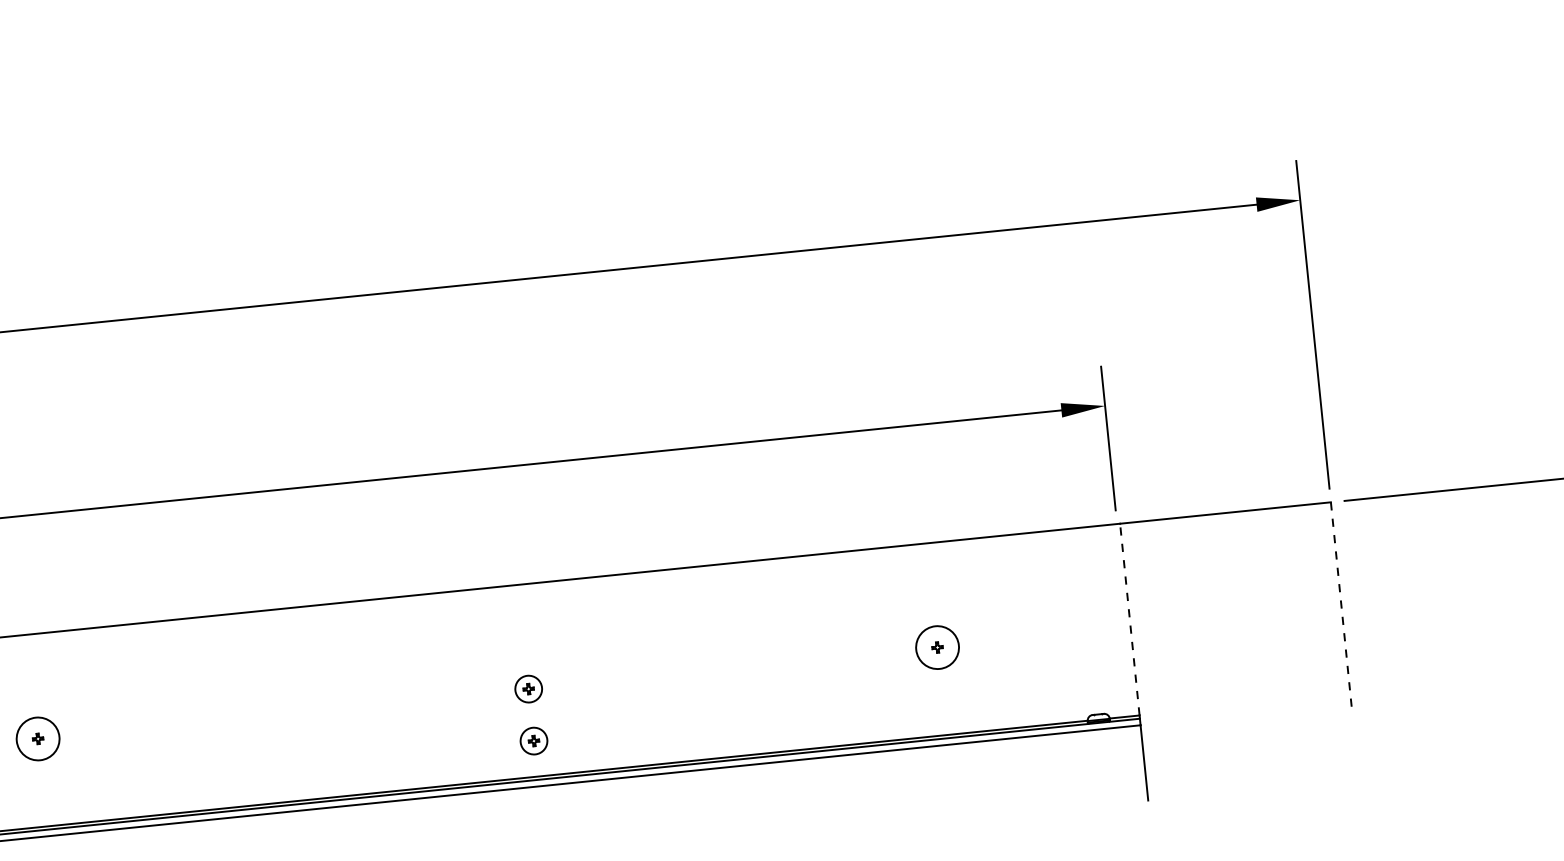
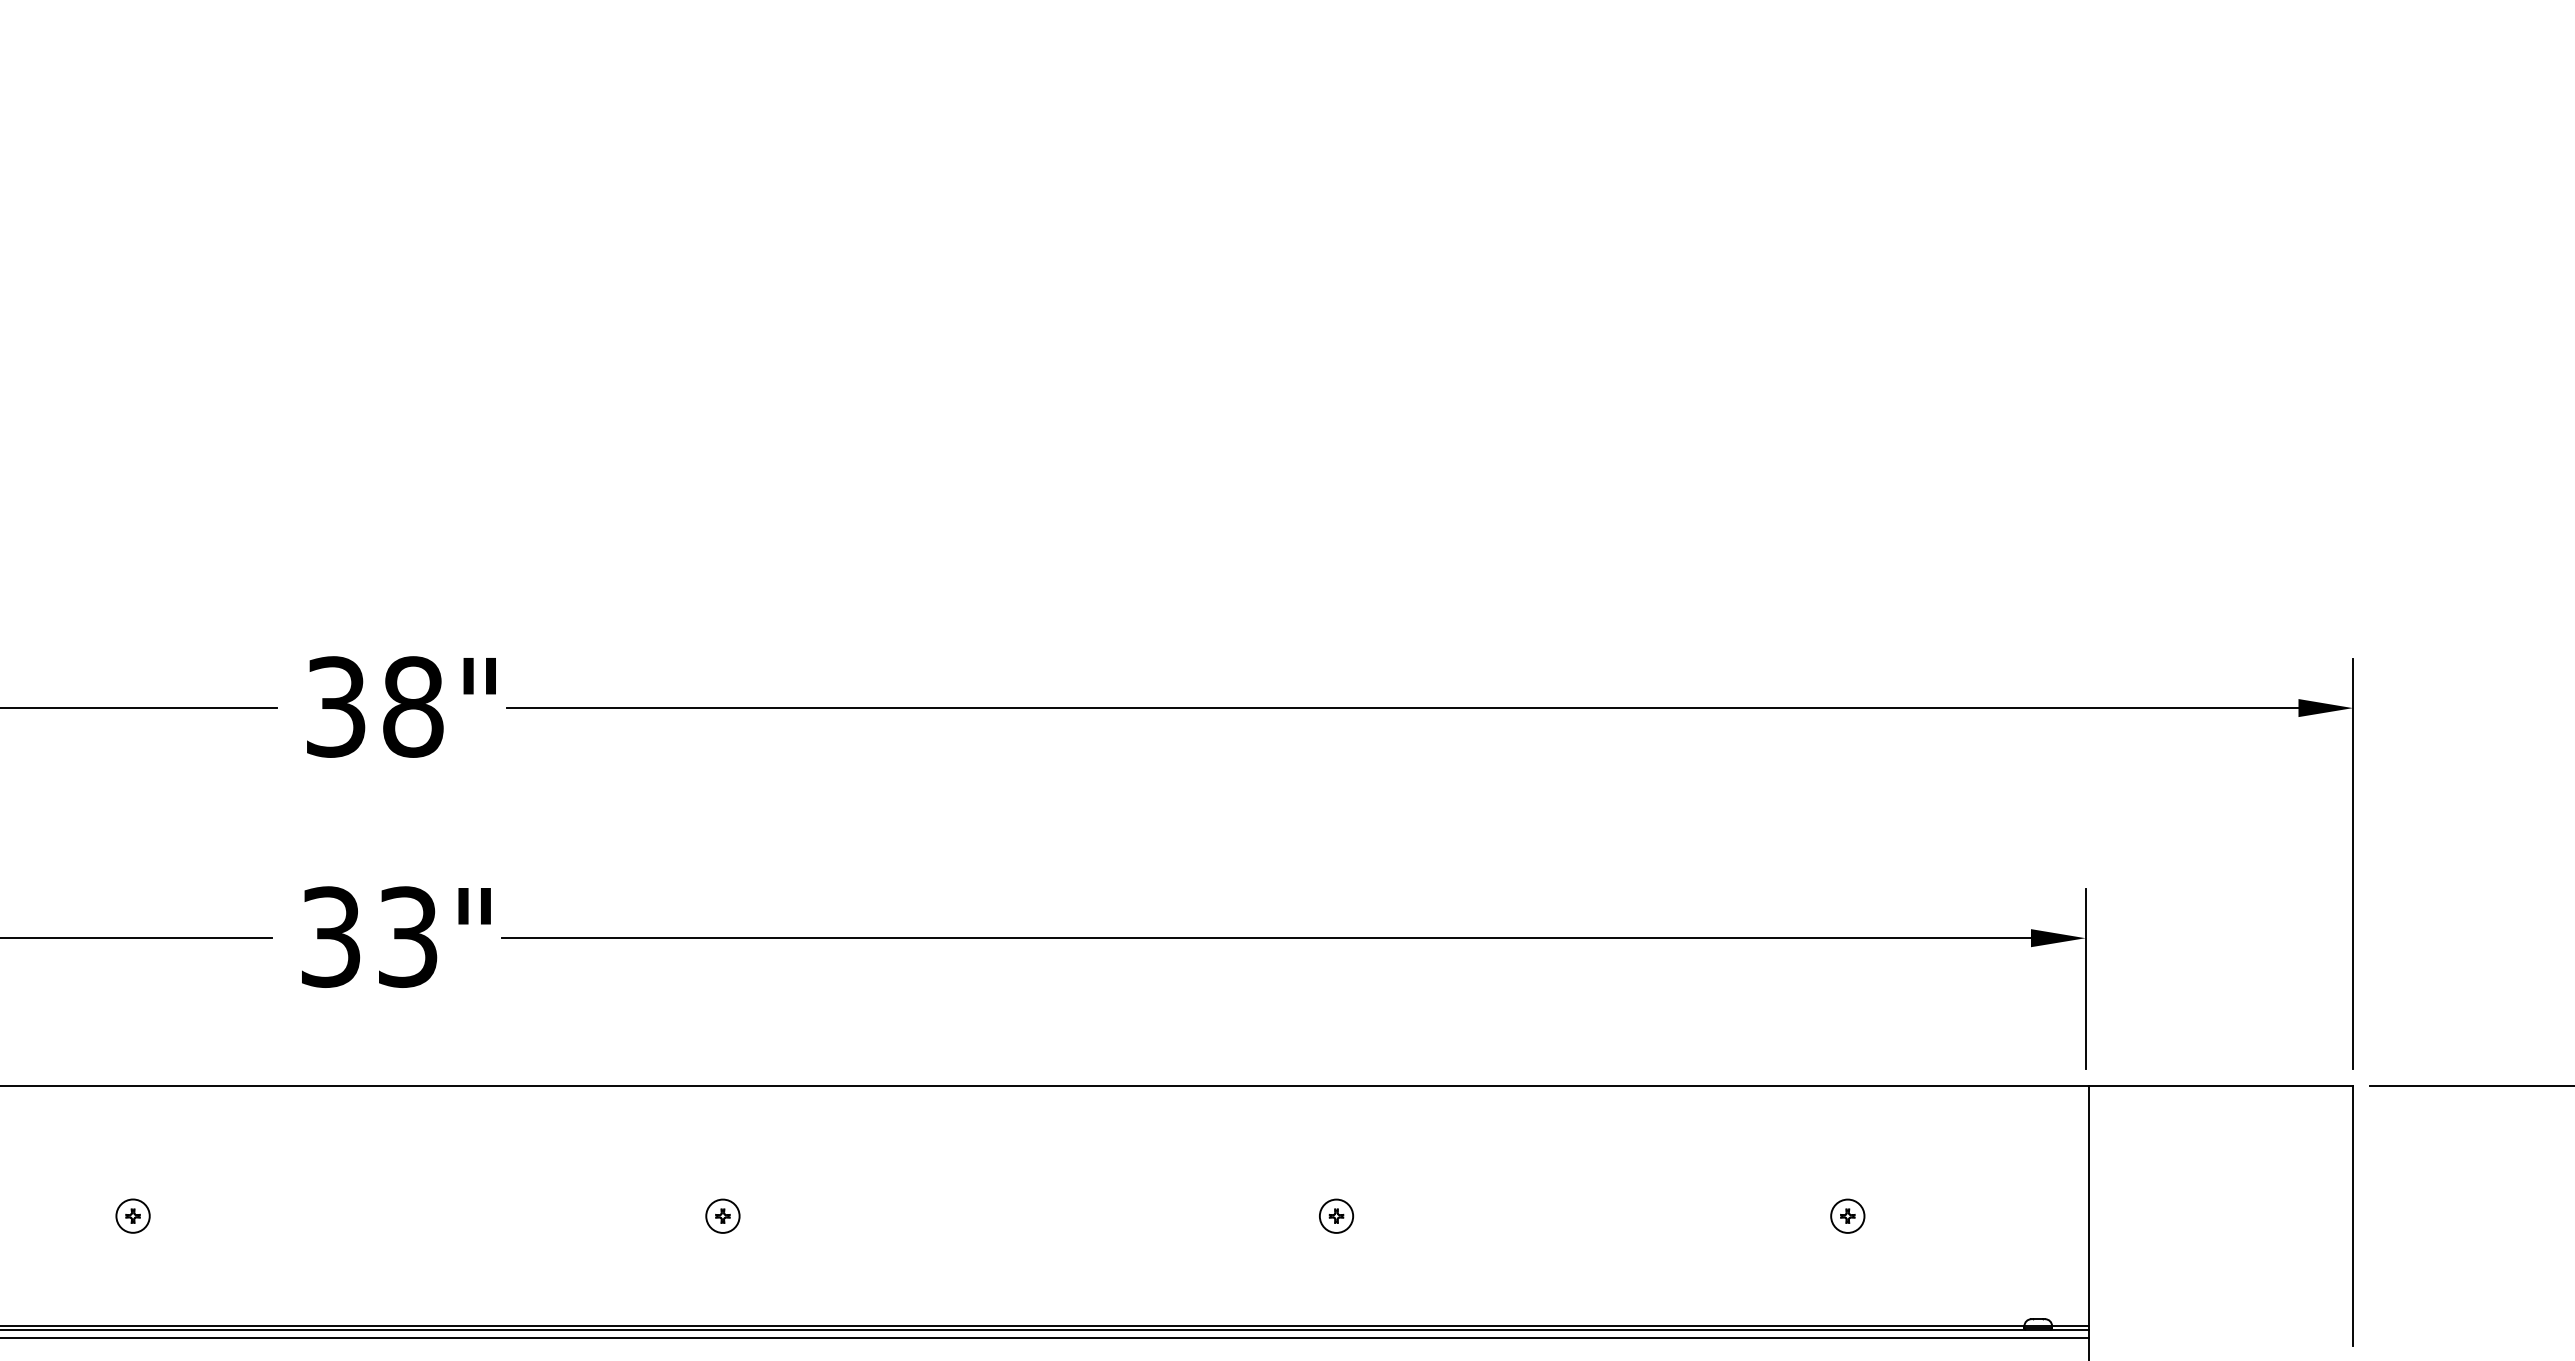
line: (1341, 606) -> (2353, 1216), dashed -> solid
line: (1129, 619) -> (2089, 1205), dashed -> solid
circle: (937, 647) -> (1847, 1215), size x0.62
circle: (37, 738) -> (722, 1215), size x0.62
part: (533, 740) -> (1336, 1280), removed

